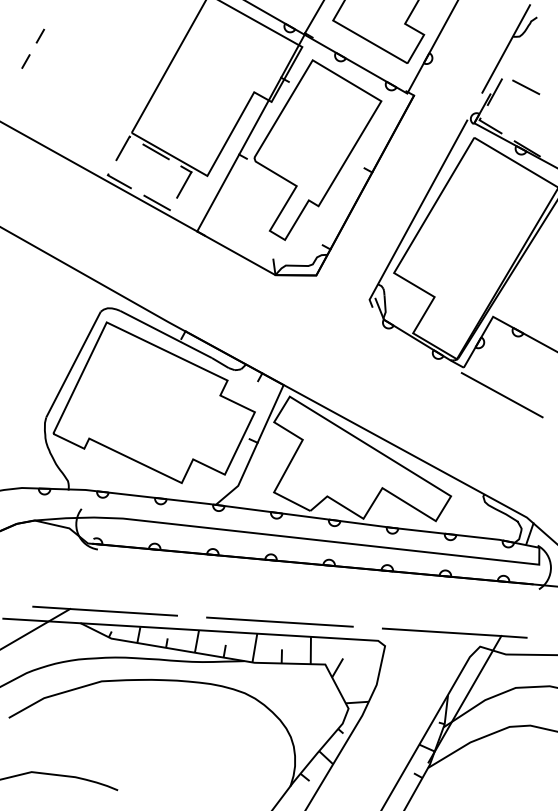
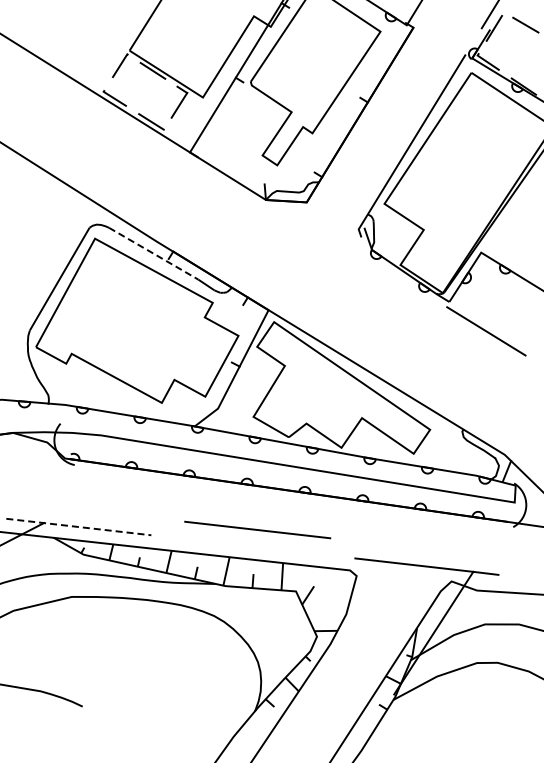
line: (166, 334) -> (154, 253), solid -> dashed
line: (104, 611) -> (78, 527), solid -> dashed
line: (279, 621) -> (257, 529), moved

